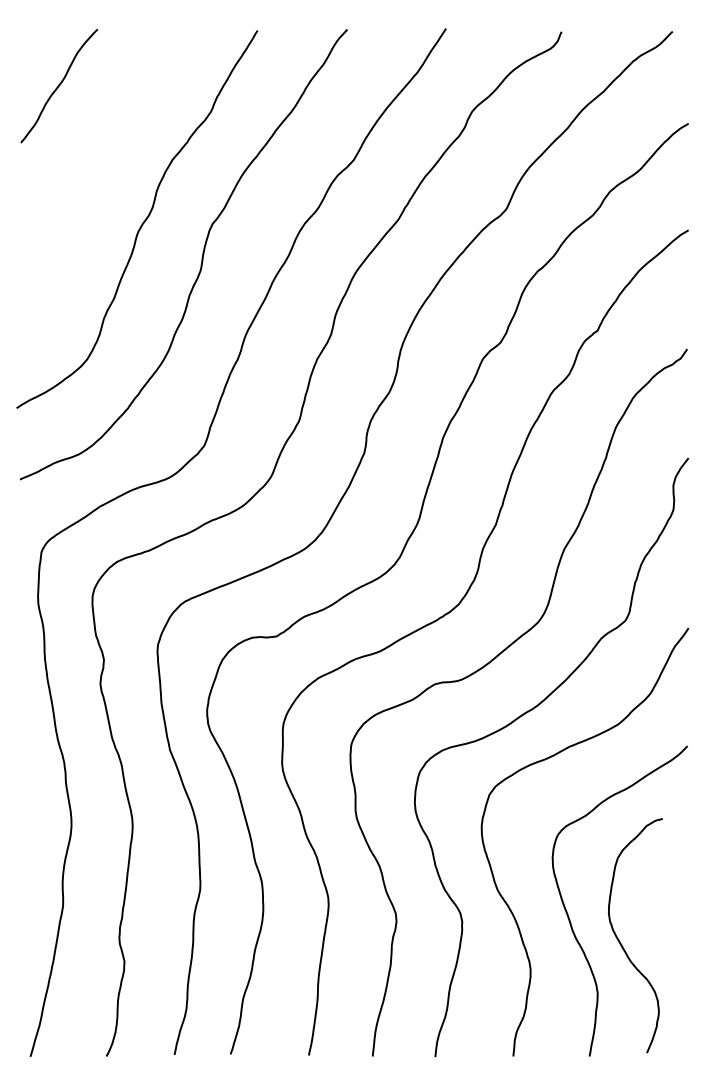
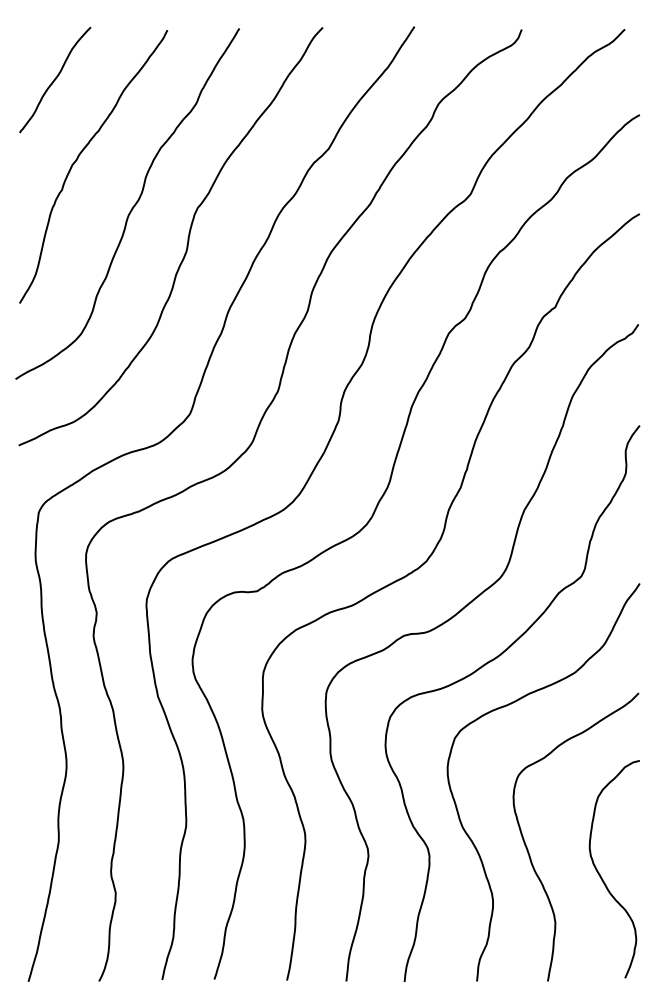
curve: (84, 170) -> (78, 158), added
curve: (622, 944) -> (602, 877), moved

